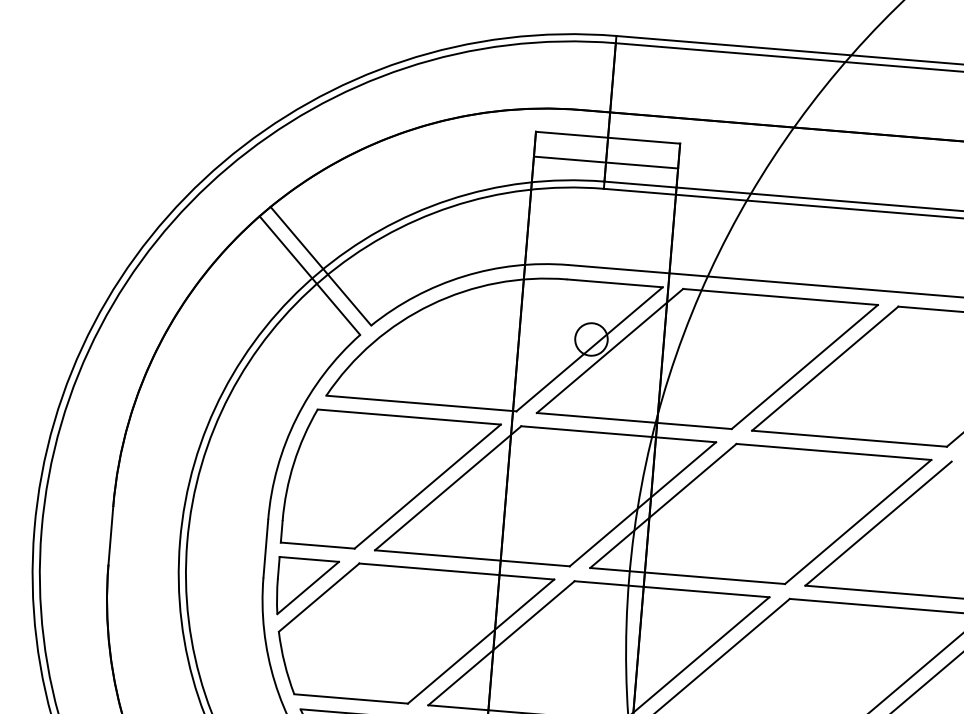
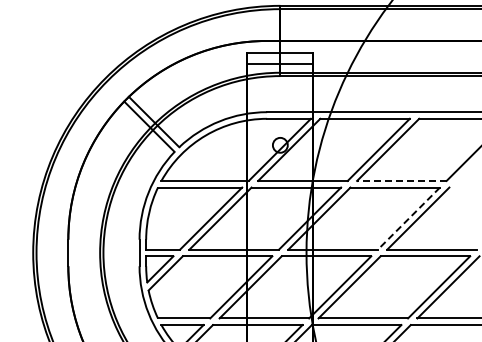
line: (848, 437) -> (401, 180), solid -> dashed
line: (857, 521) -> (408, 218), solid -> dashed

